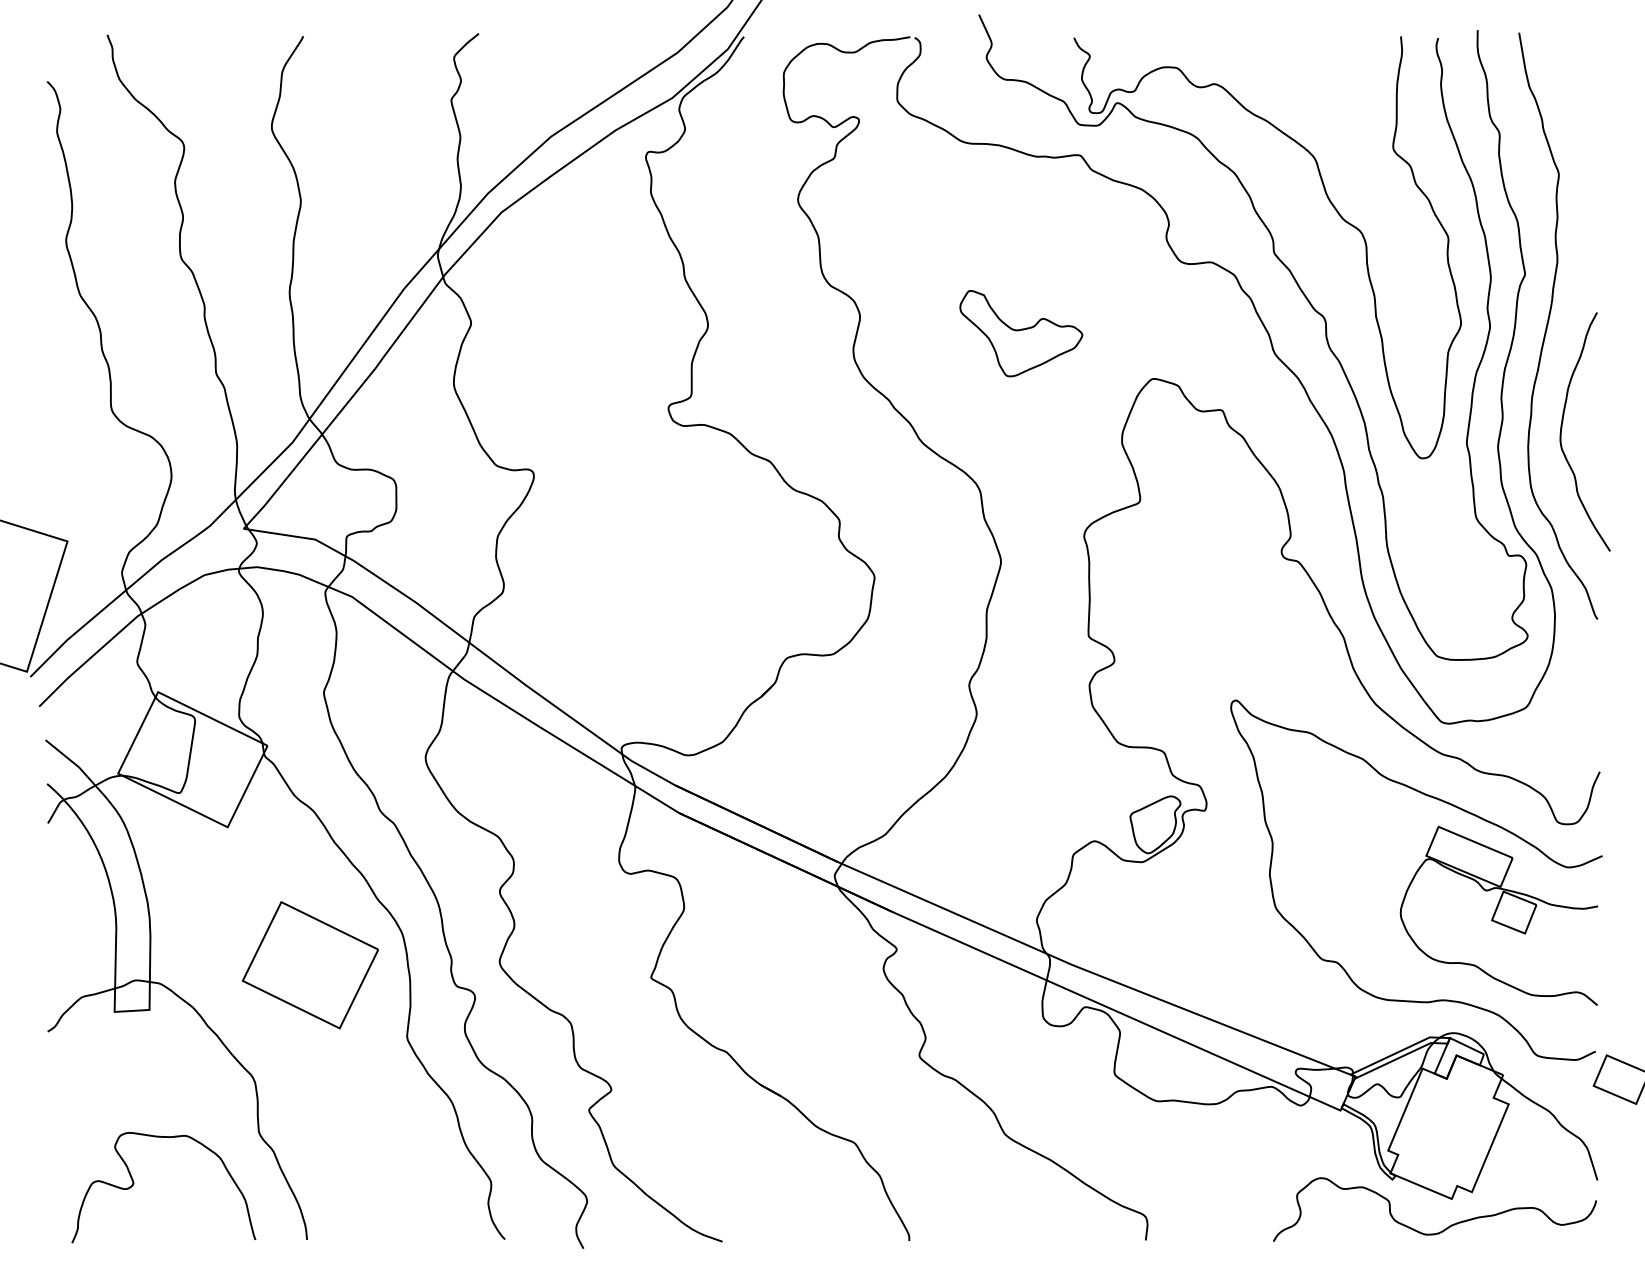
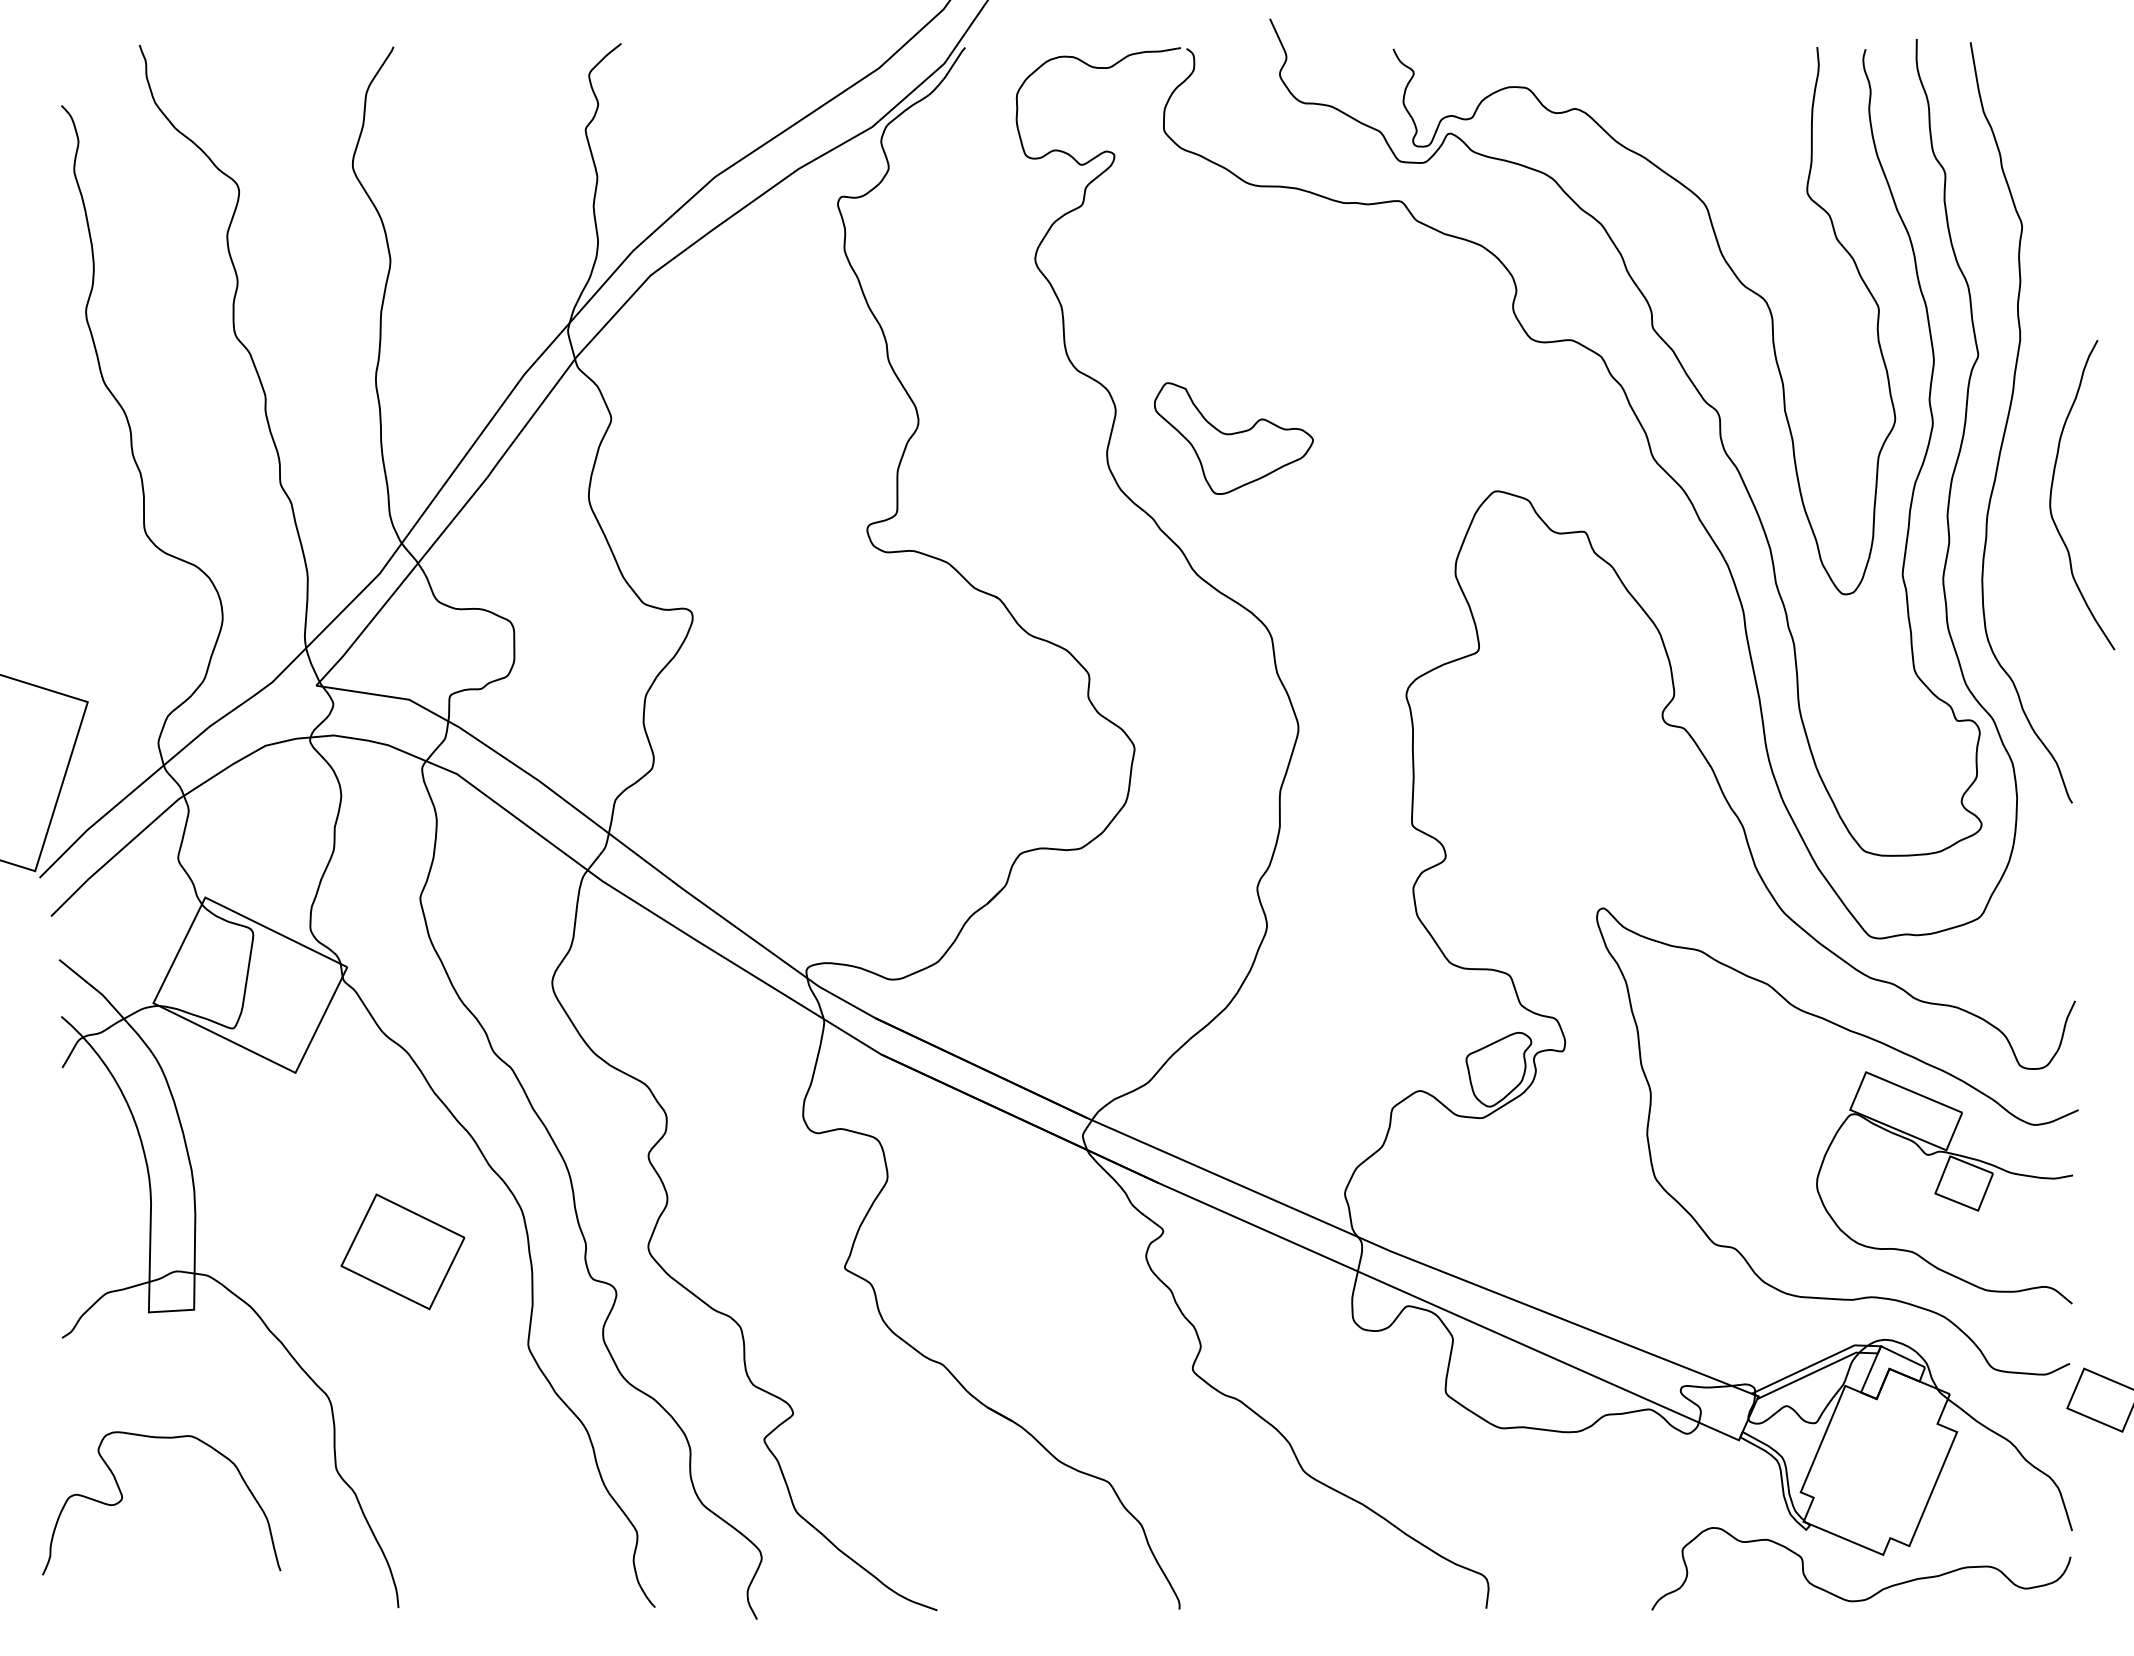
part: (1021, 333) -> (1233, 438), moved
curve: (1562, 427) -> (2052, 489), moved
part: (310, 965) -> (402, 1251), size x0.7
curve: (134, 1183) -> (123, 1497), moved

